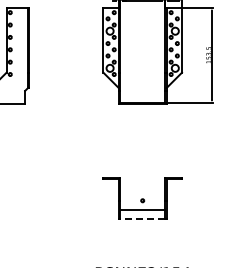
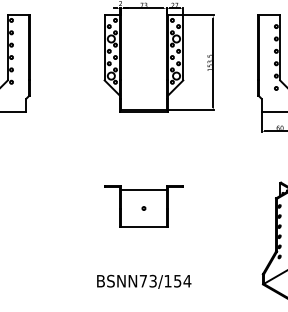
line: (142, 209) -> (143, 189), moved
line: (142, 219) -> (143, 227), dashed -> solid

